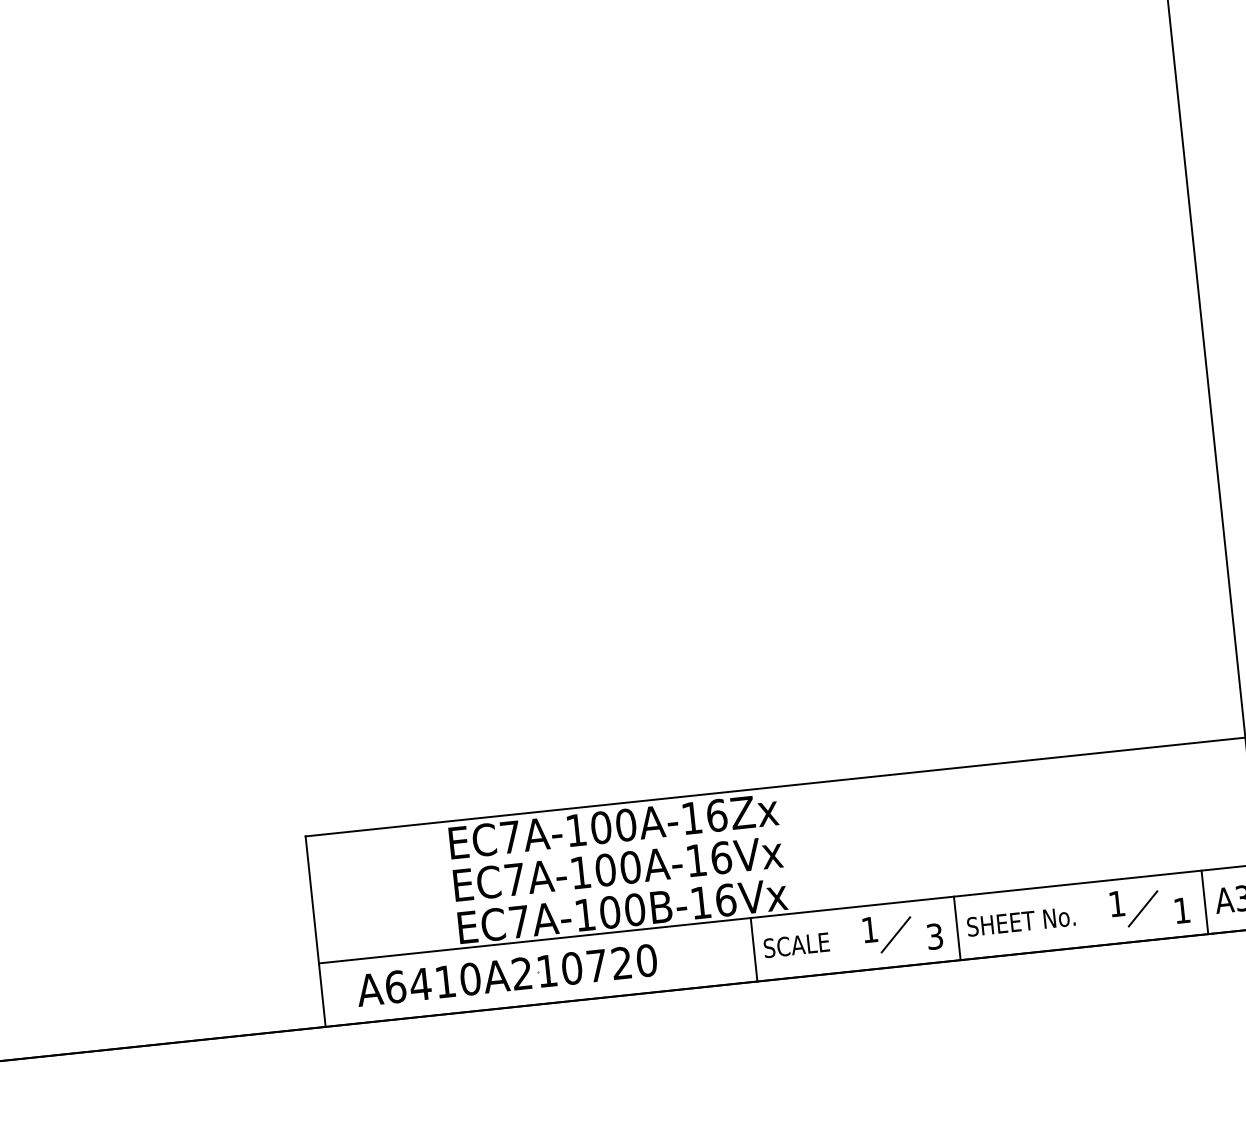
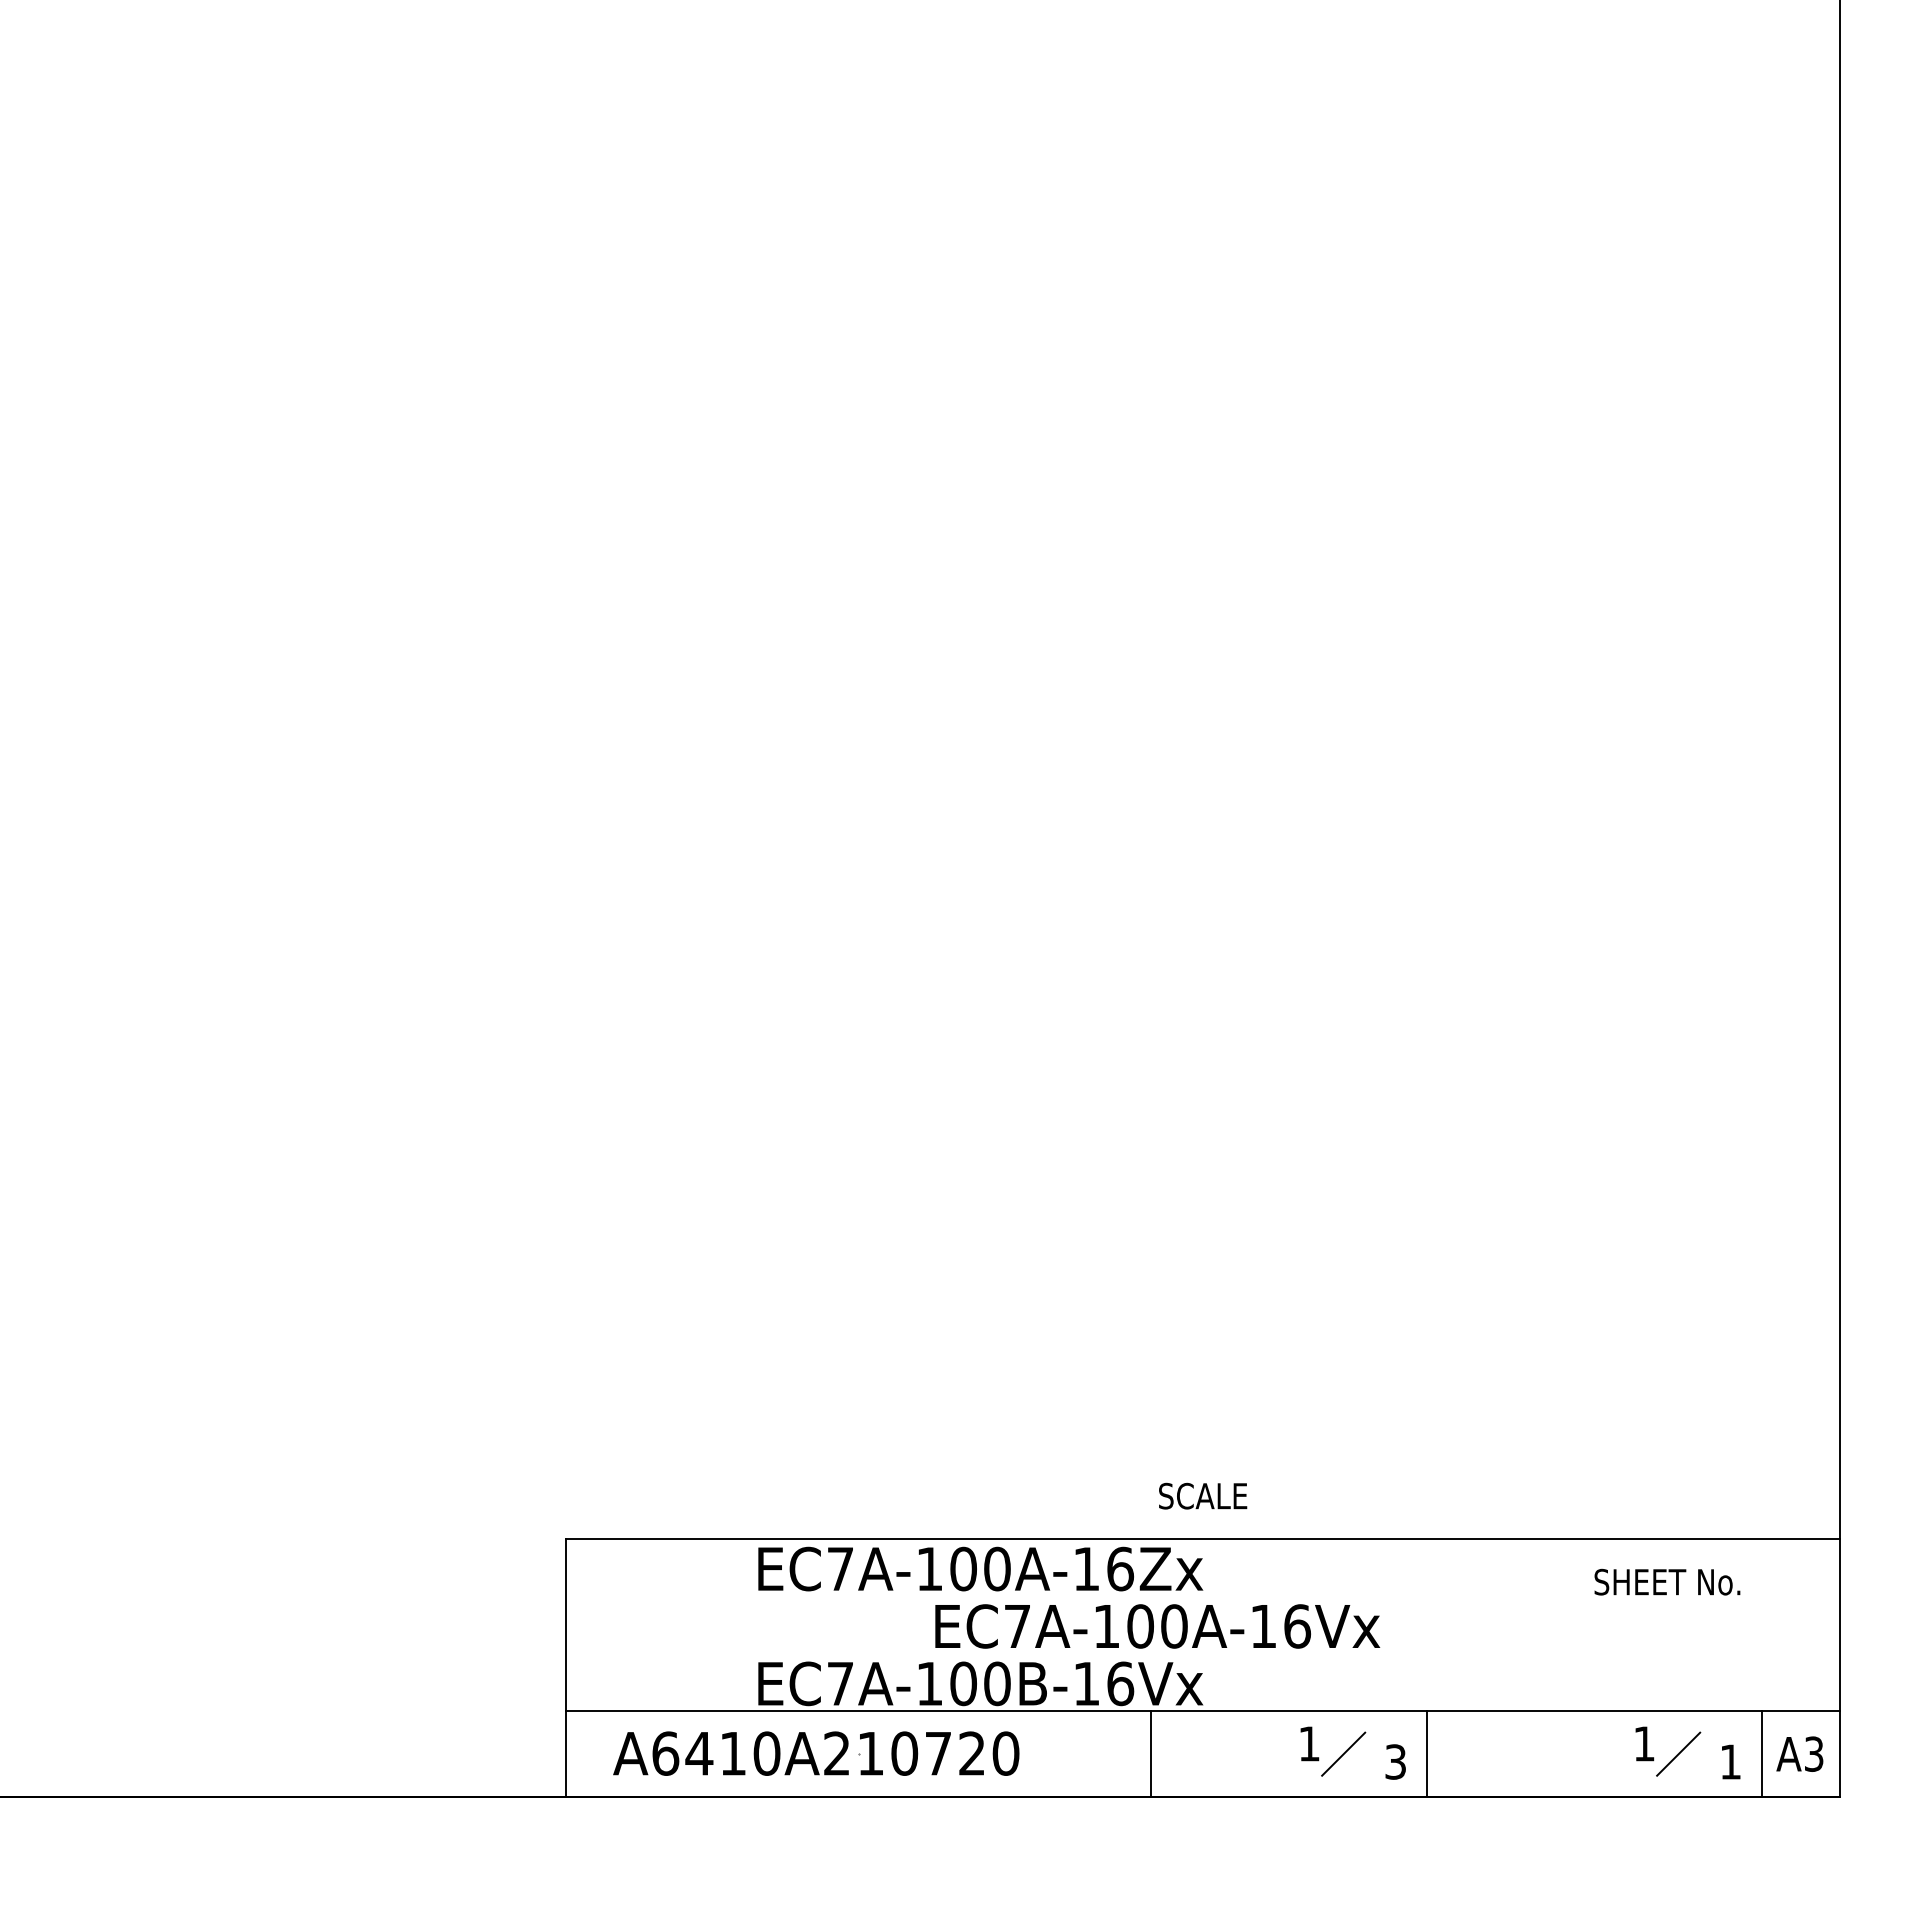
text: (618, 868) -> (1157, 1626), moved
text: (1021, 921) -> (1667, 1581), moved
text: (796, 944) -> (1203, 1495), moved

